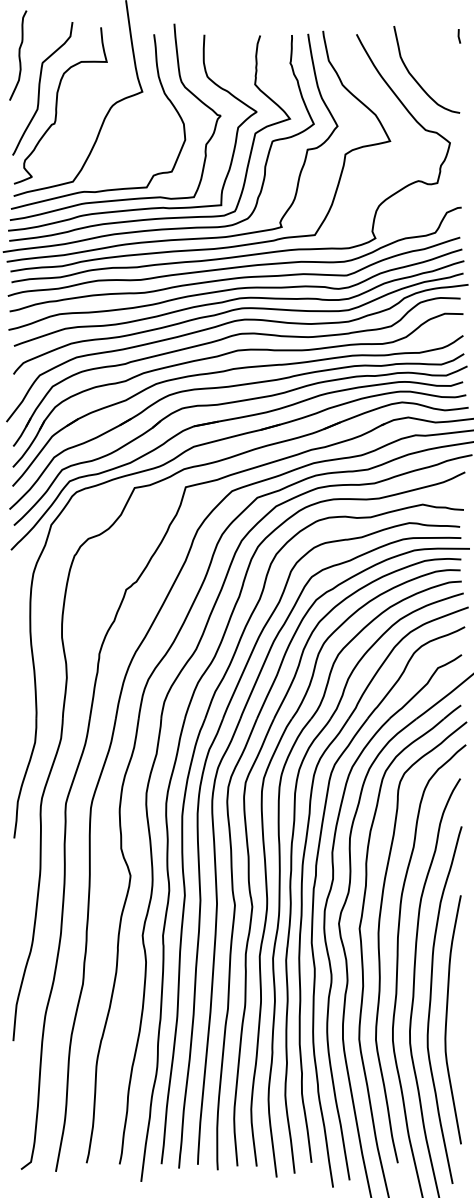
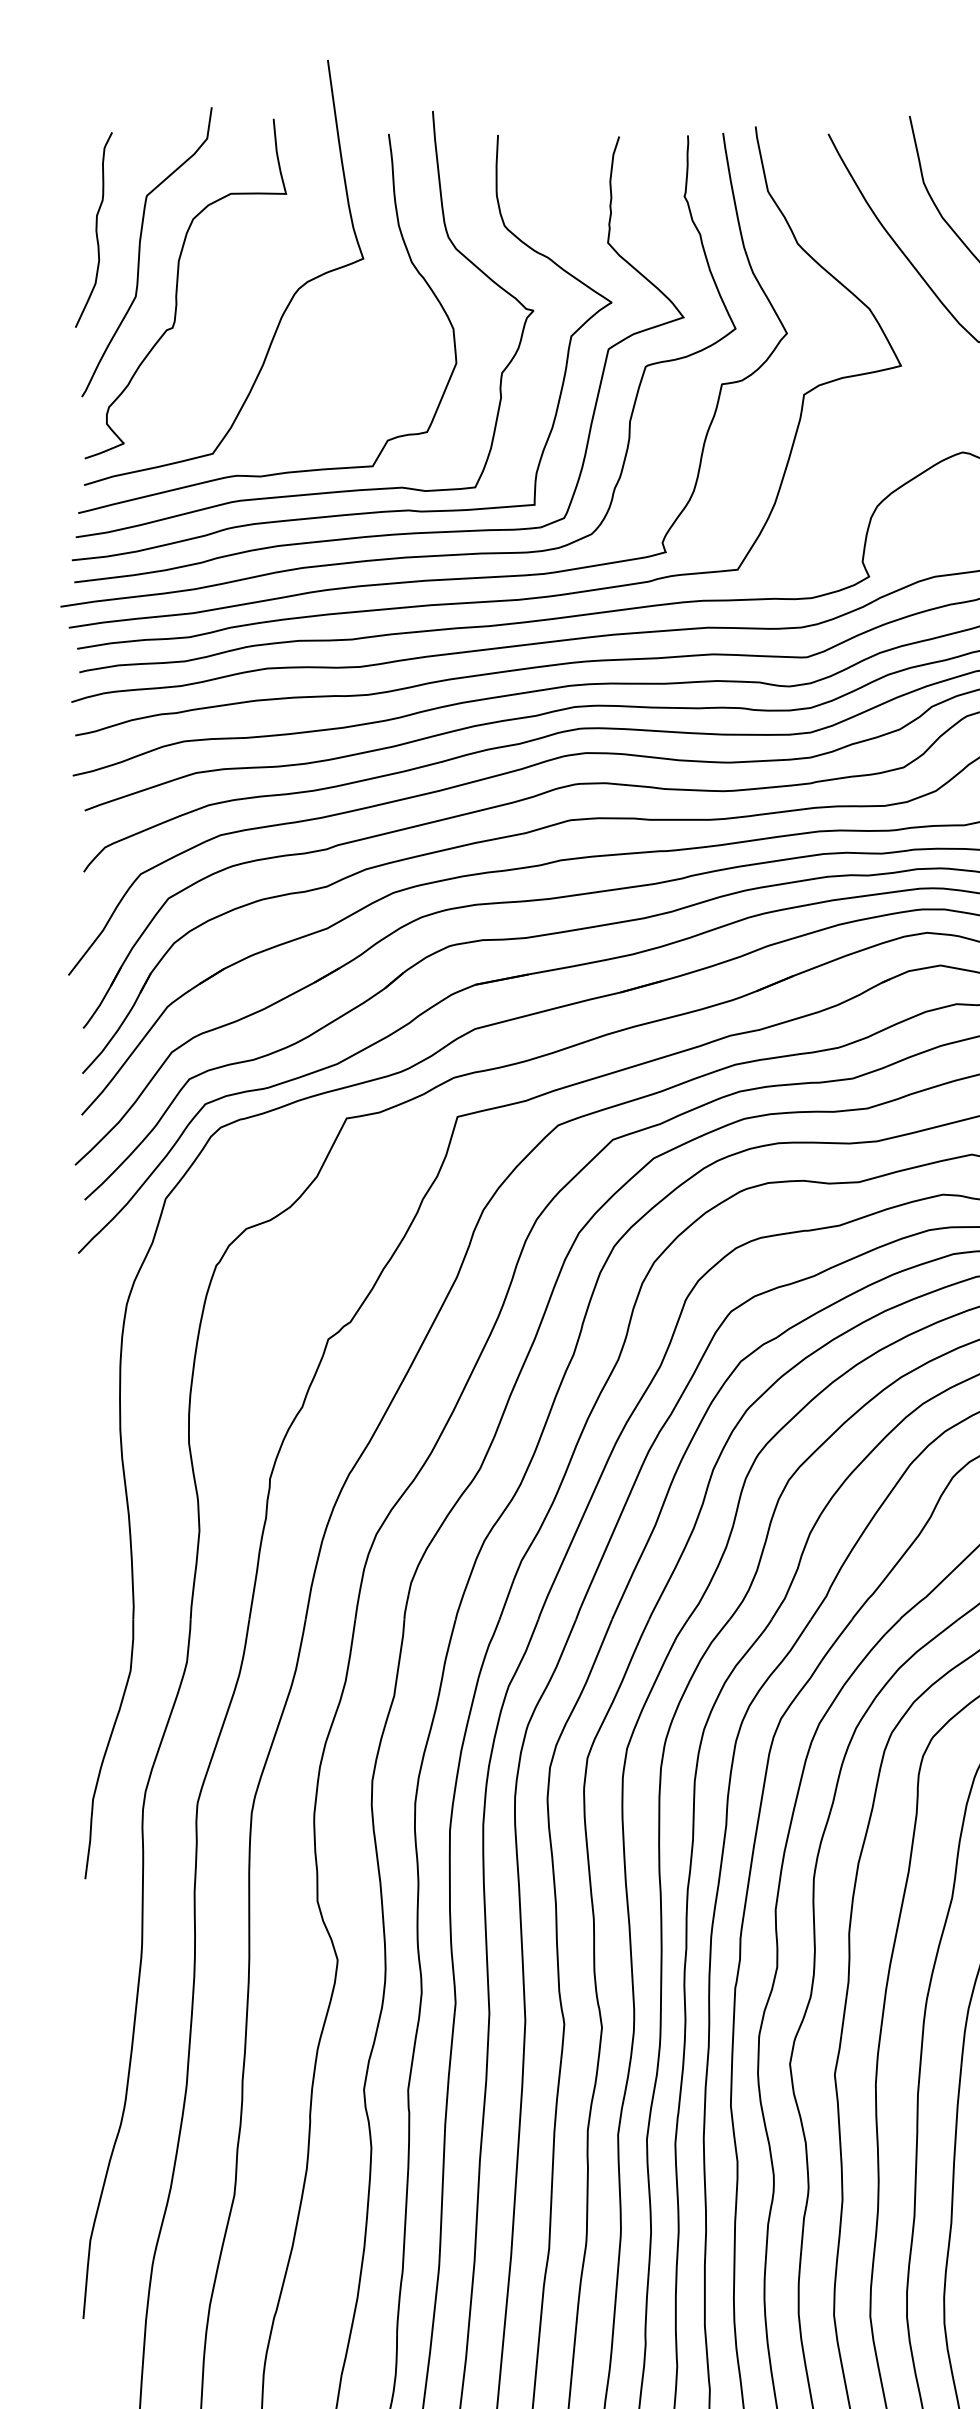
curve: (18, 55) -> (94, 229), moved

